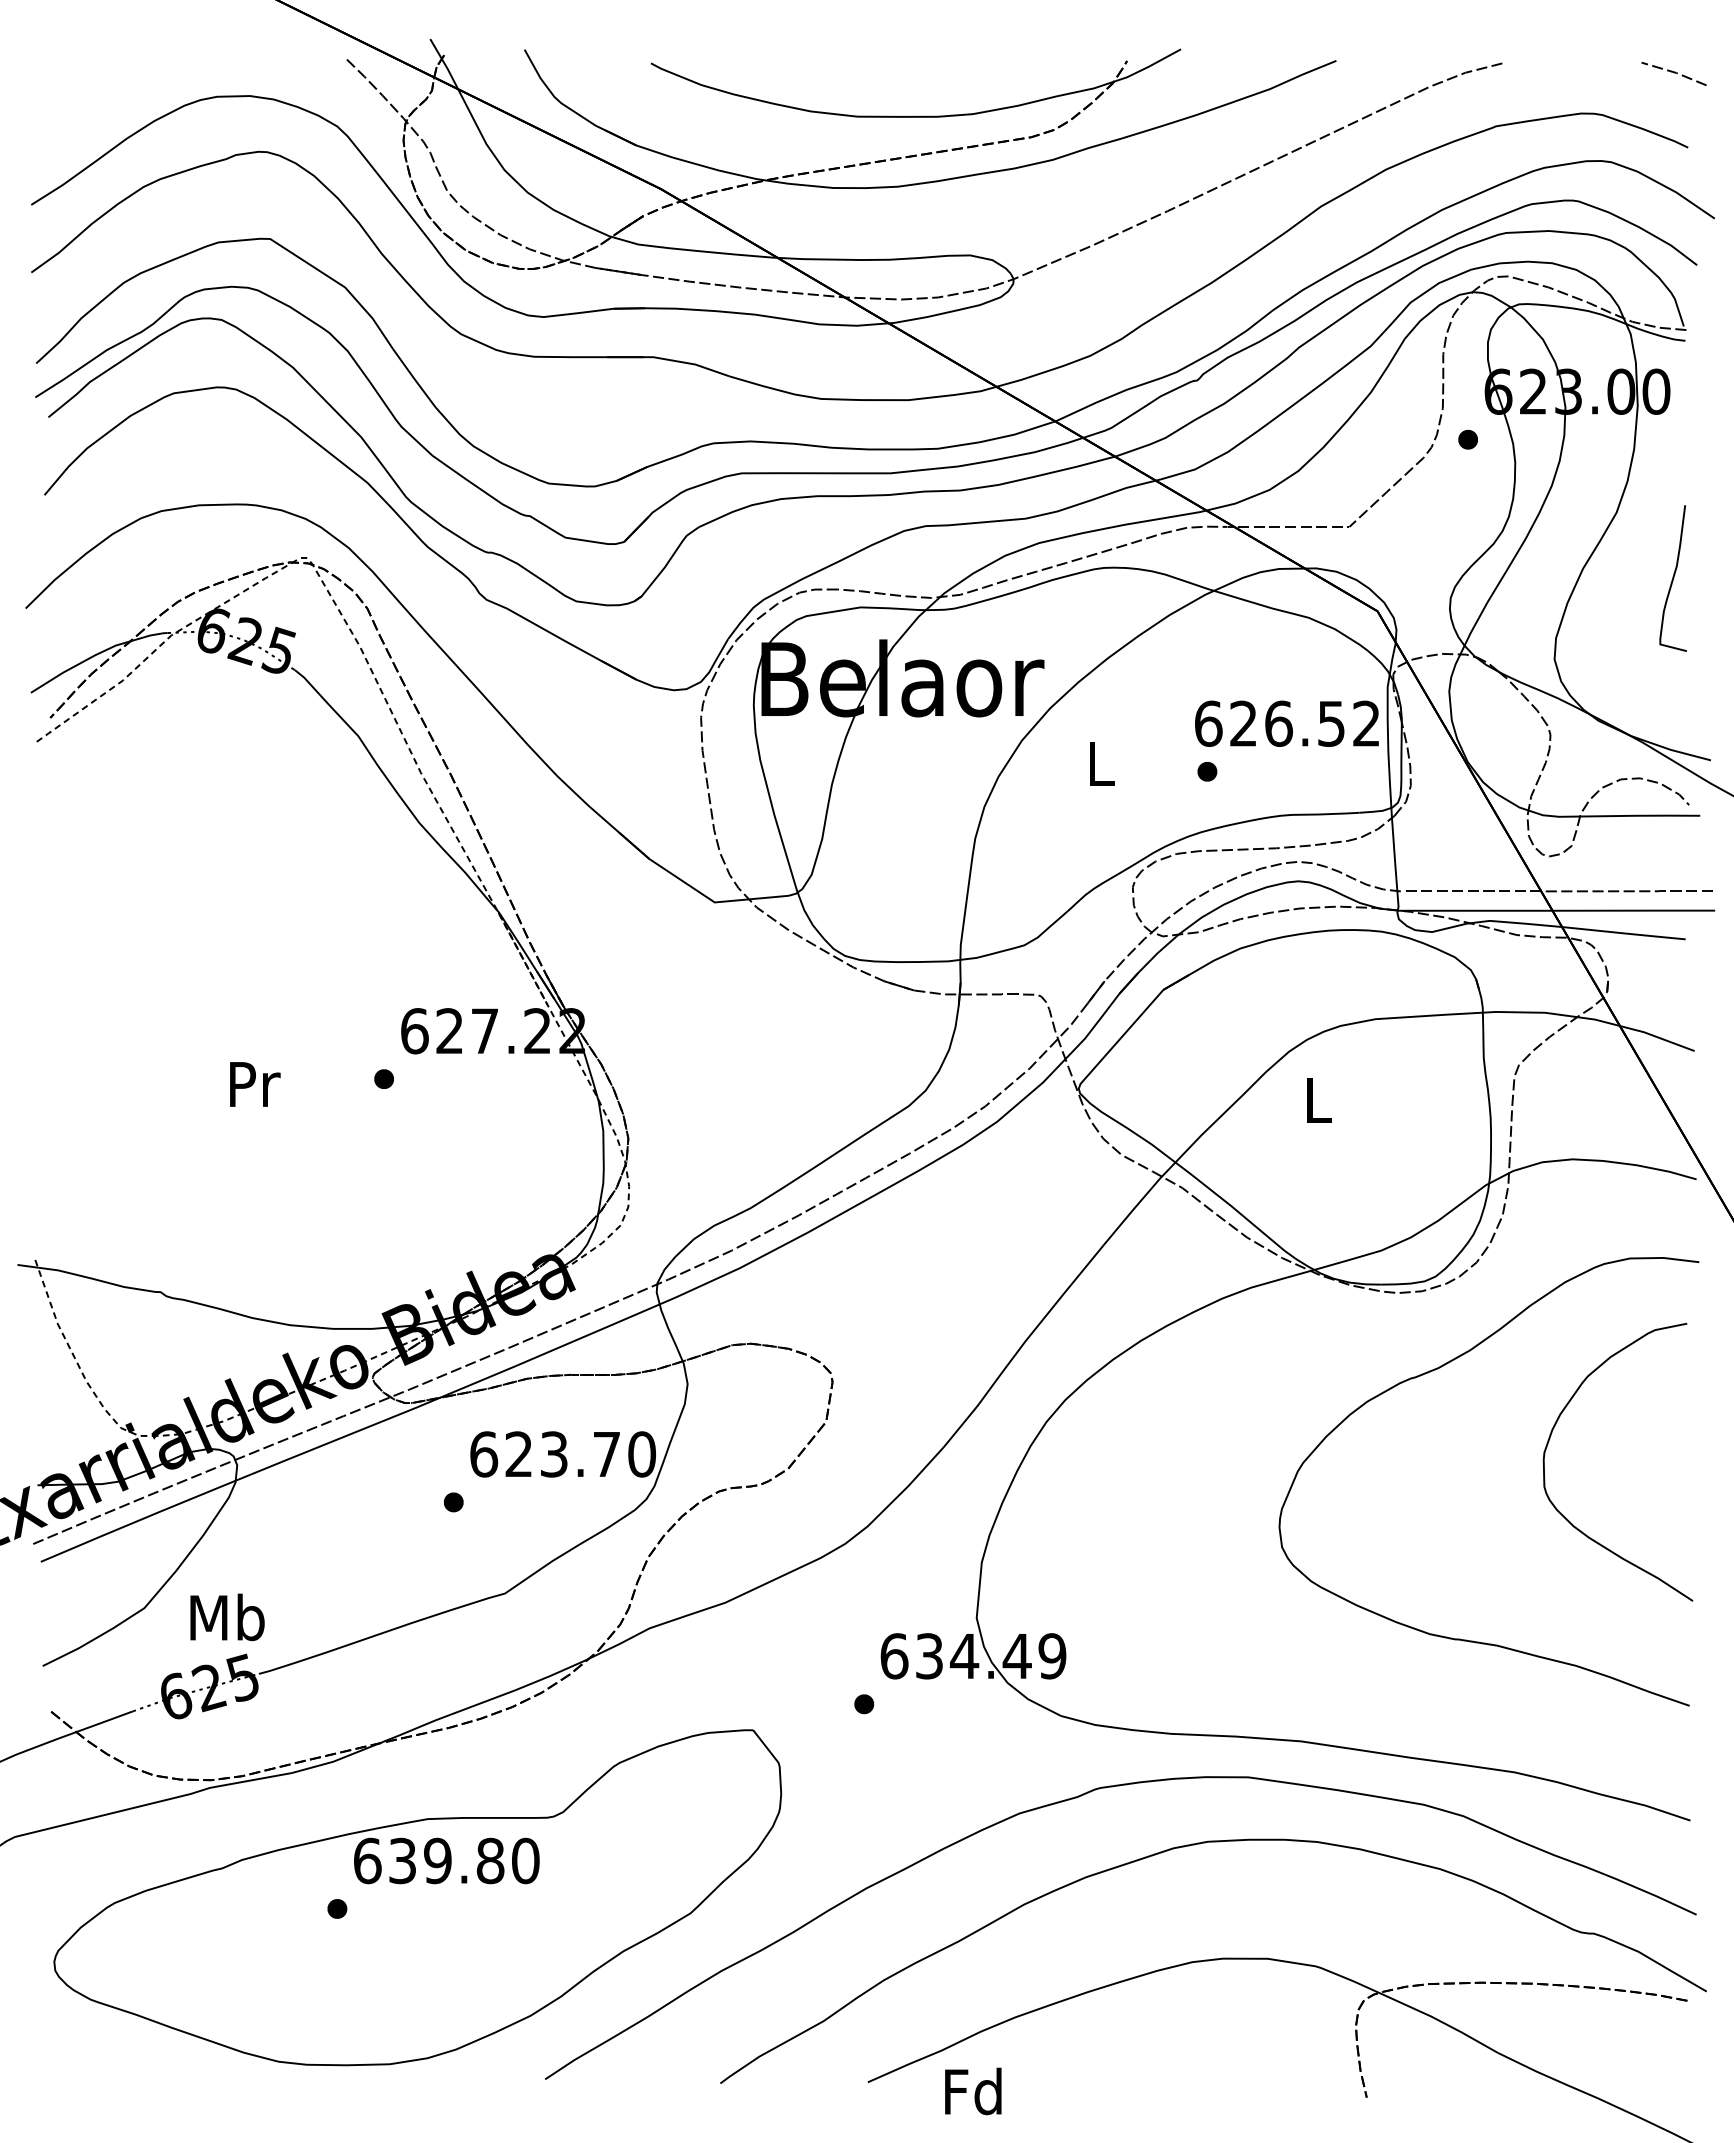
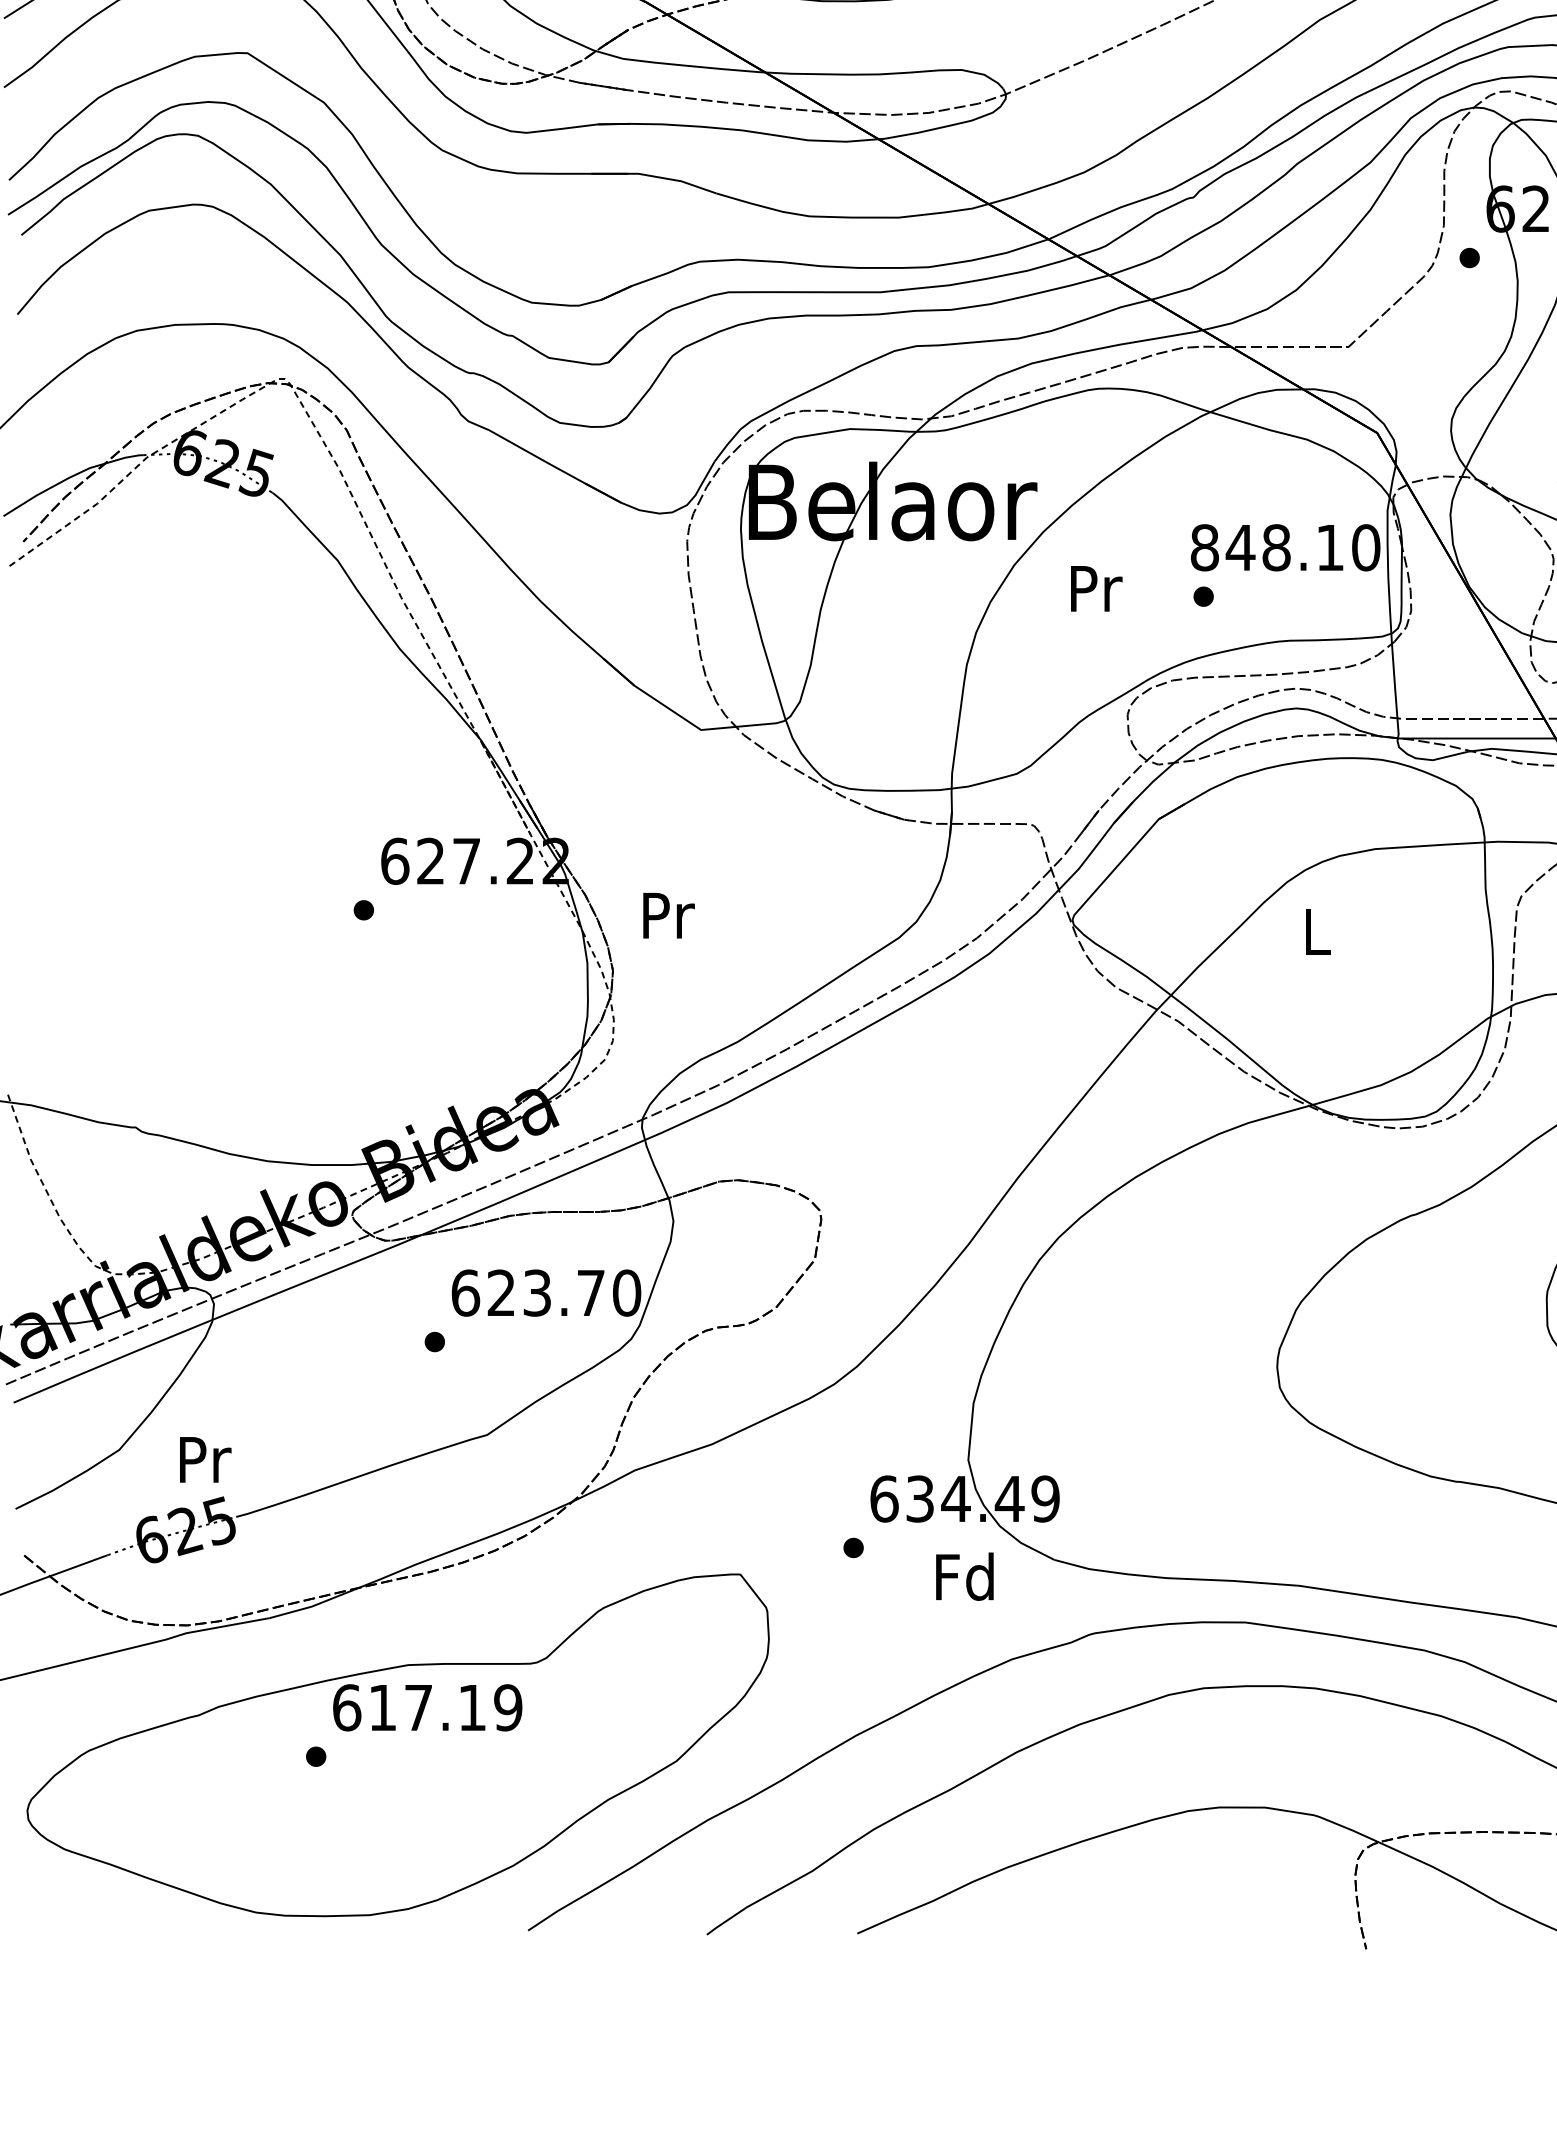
text: (1287, 723) -> (1285, 547), 626.52 -> 848.10
text: (1102, 763) -> (1096, 588), L -> Pr
text: (255, 1084) -> (669, 915), moved
text: (227, 1617) -> (204, 1459), Mb -> Pr
text: (464, 1860) -> (445, 1707), 639.80 -> 617.19
text: (973, 2091) -> (965, 1576), moved

